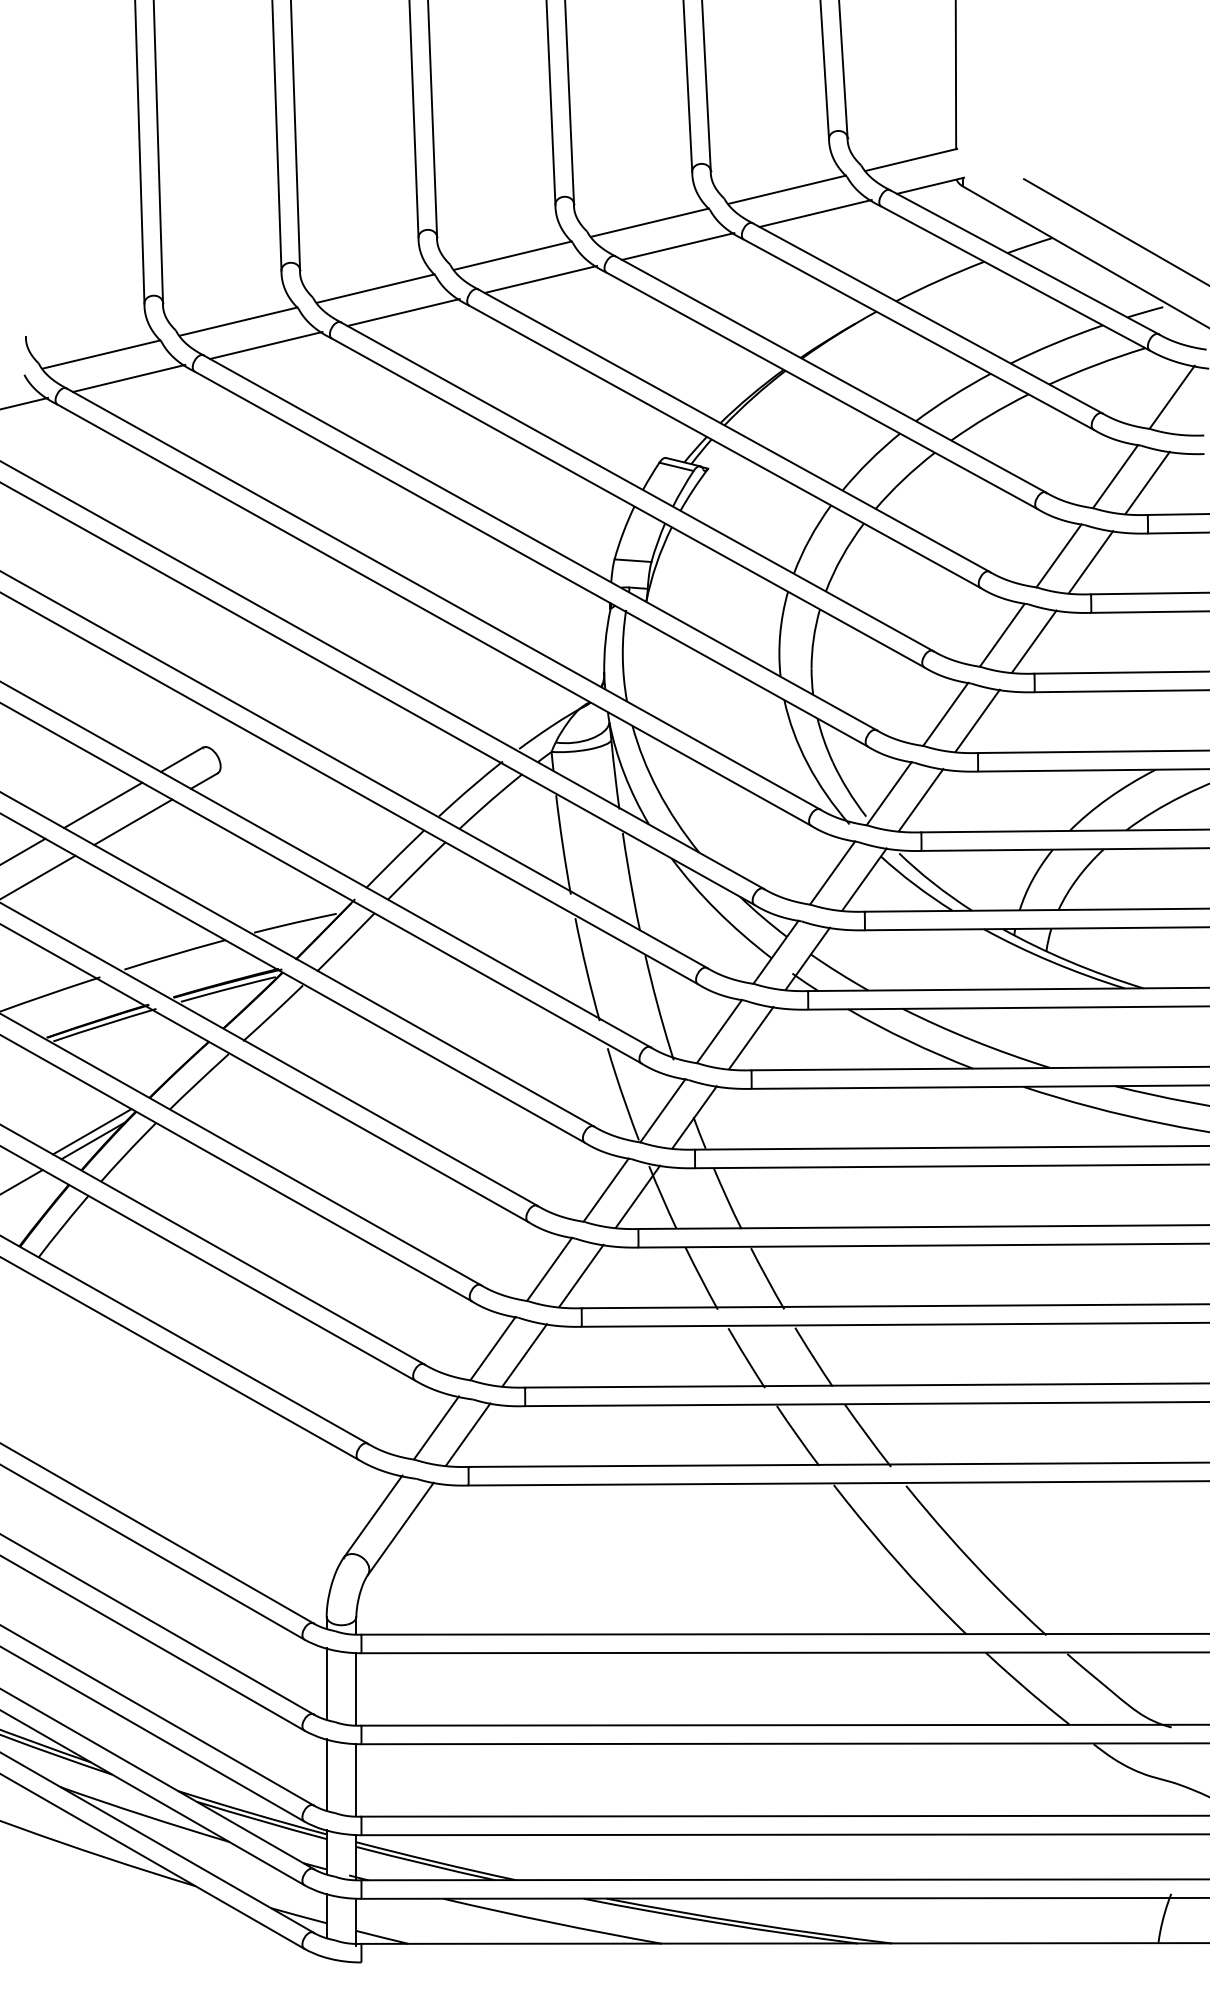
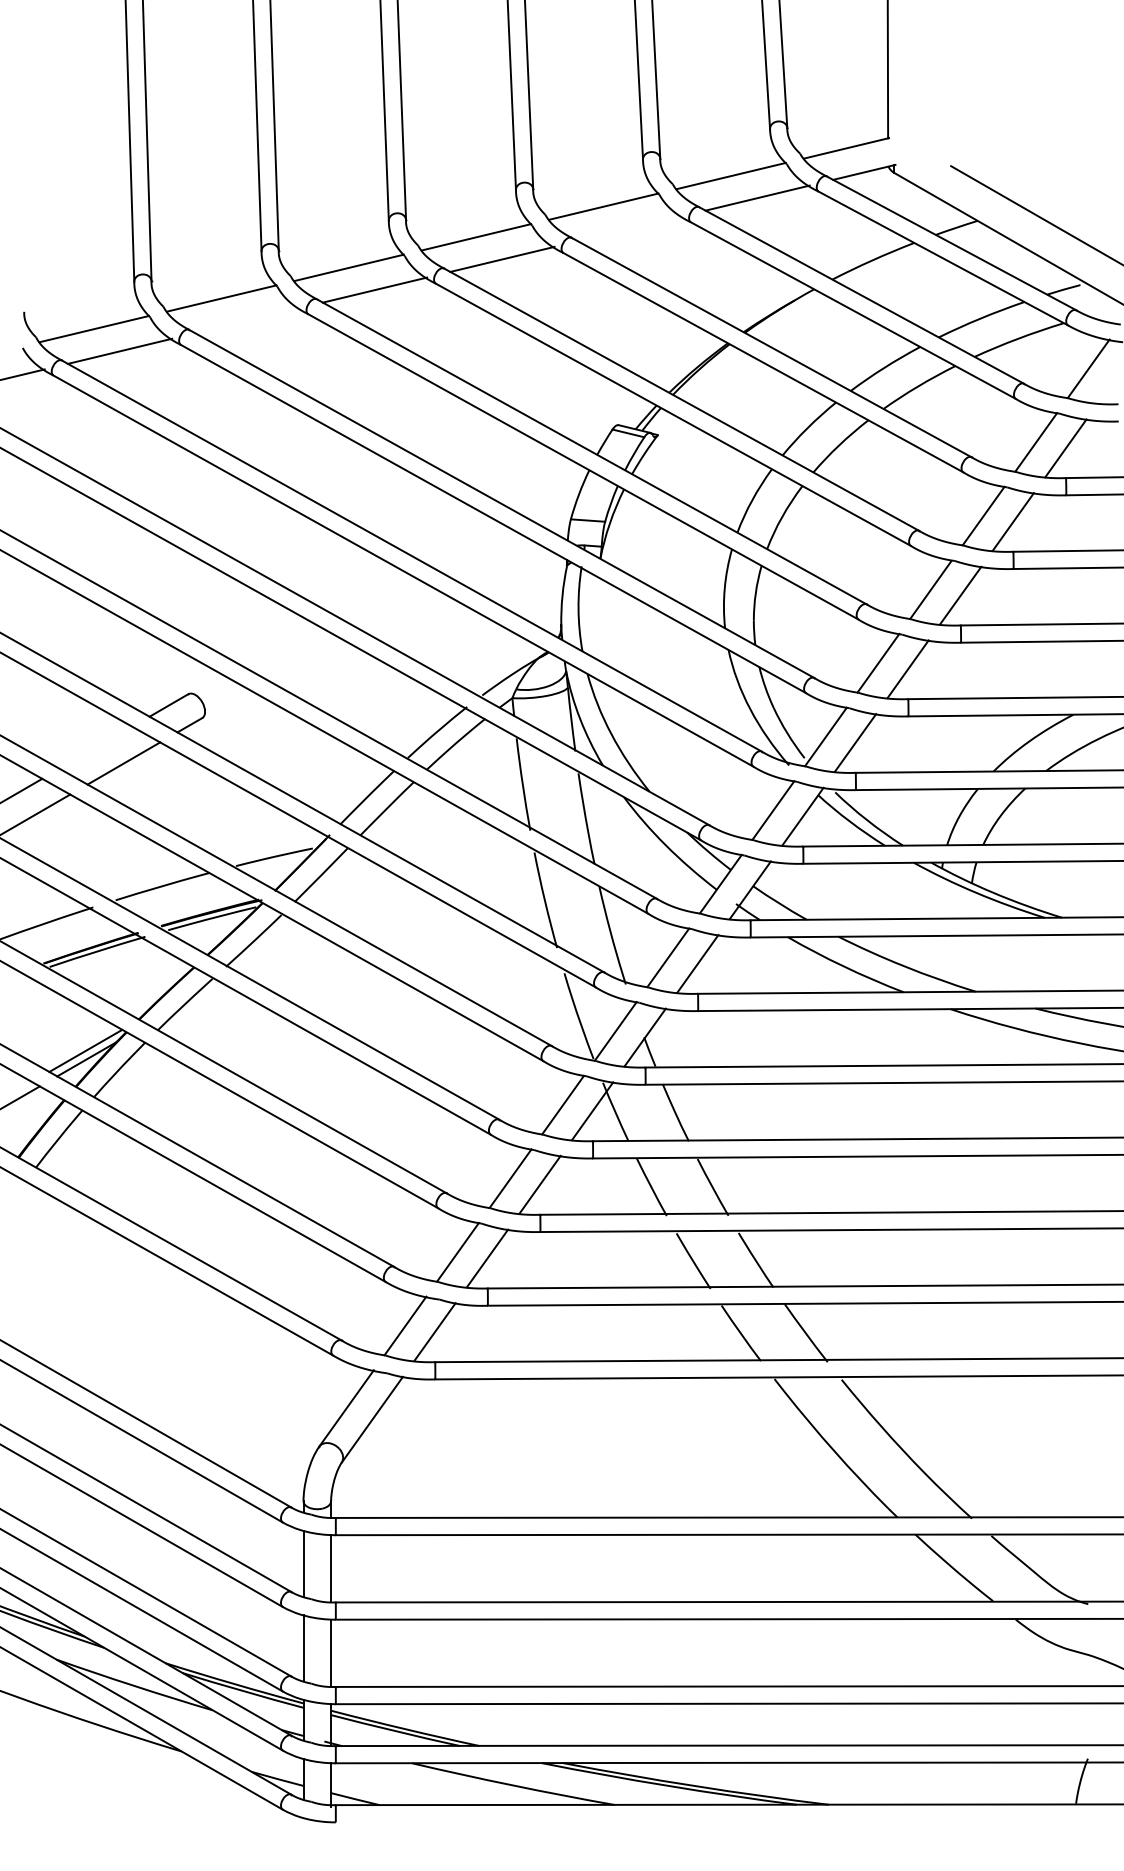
line: (678, 246) -> (630, 228), removed
line: (266, 345) -> (247, 320), removed
line: (103, 805) -> (96, 747), removed

